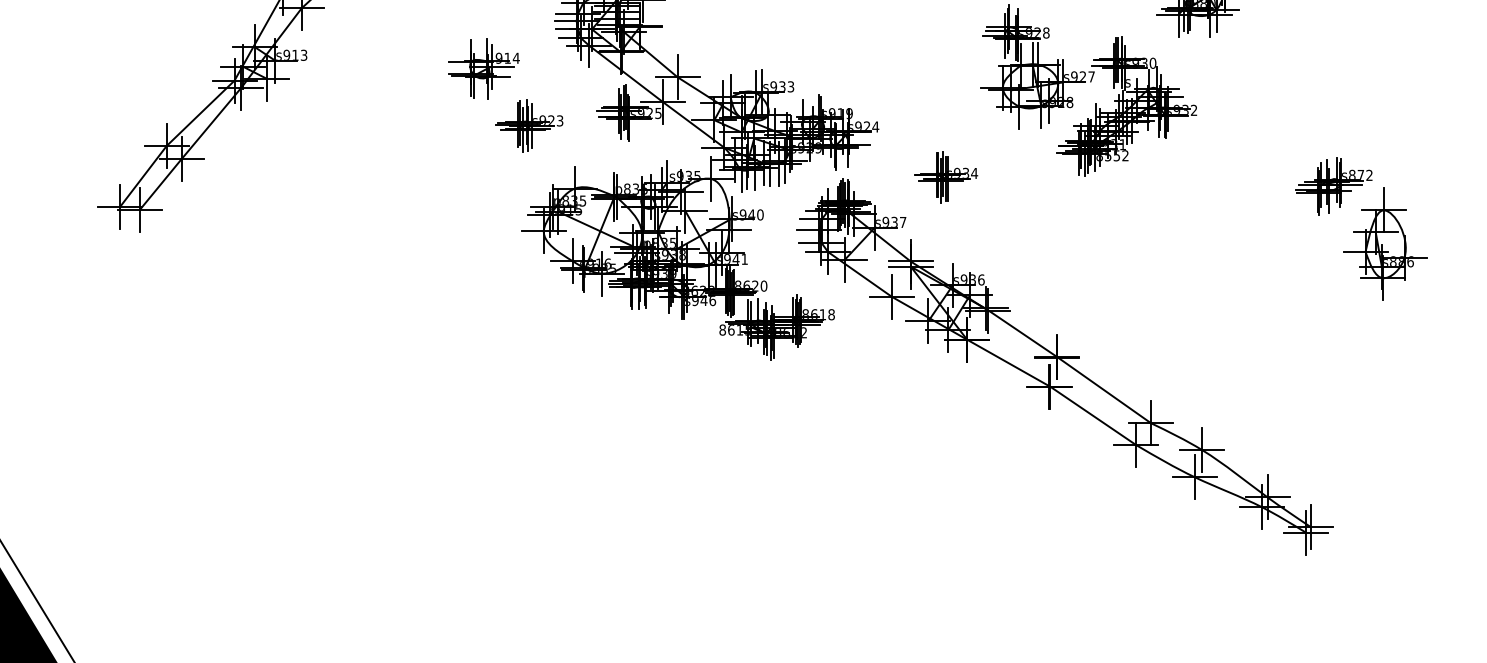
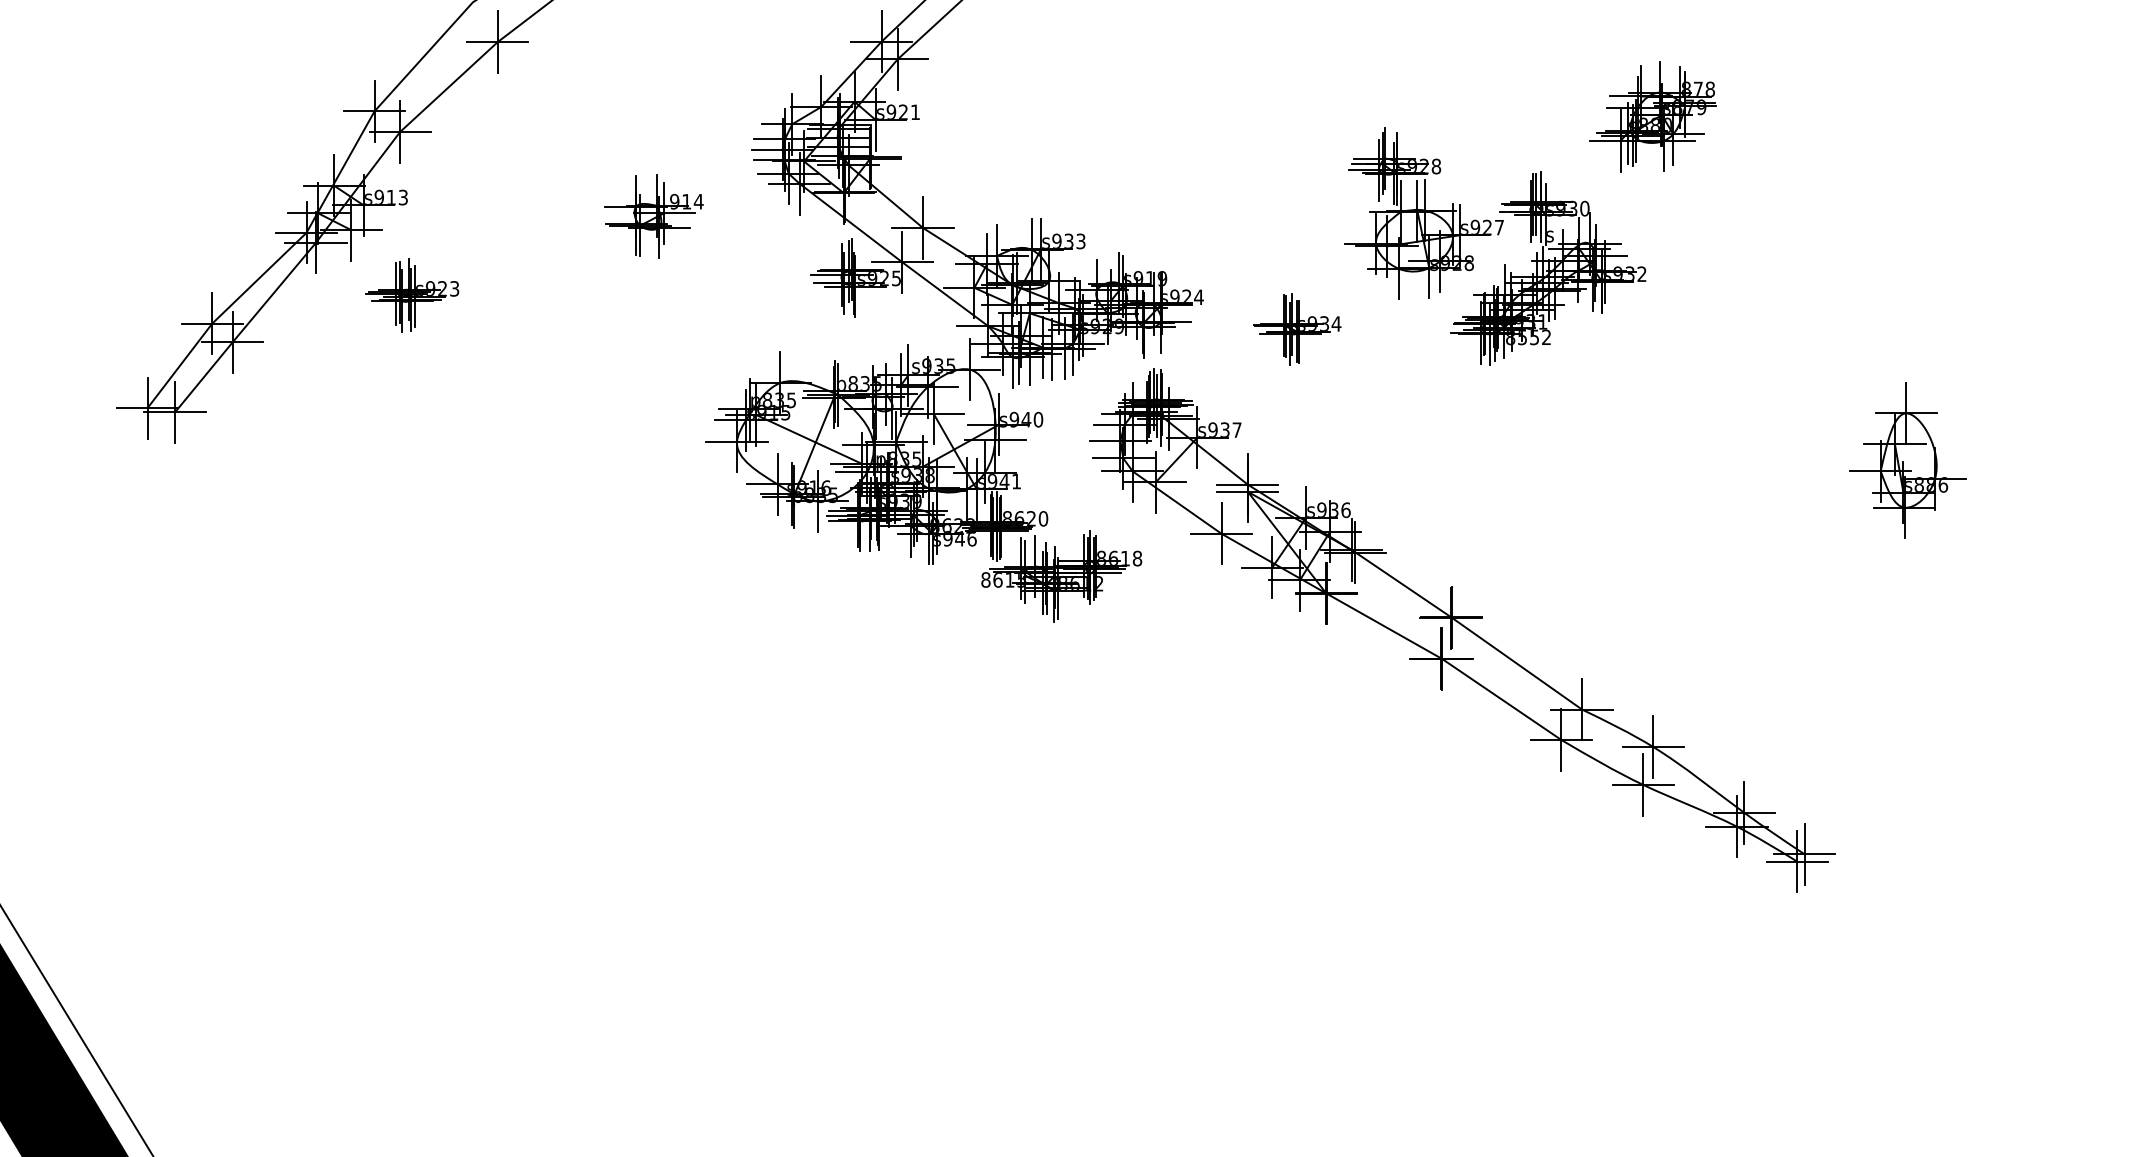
part: (529, 125) -> (412, 295), moved
part: (946, 177) -> (1297, 329), moved
part: (1333, 186) -> (1836, 379), removed

